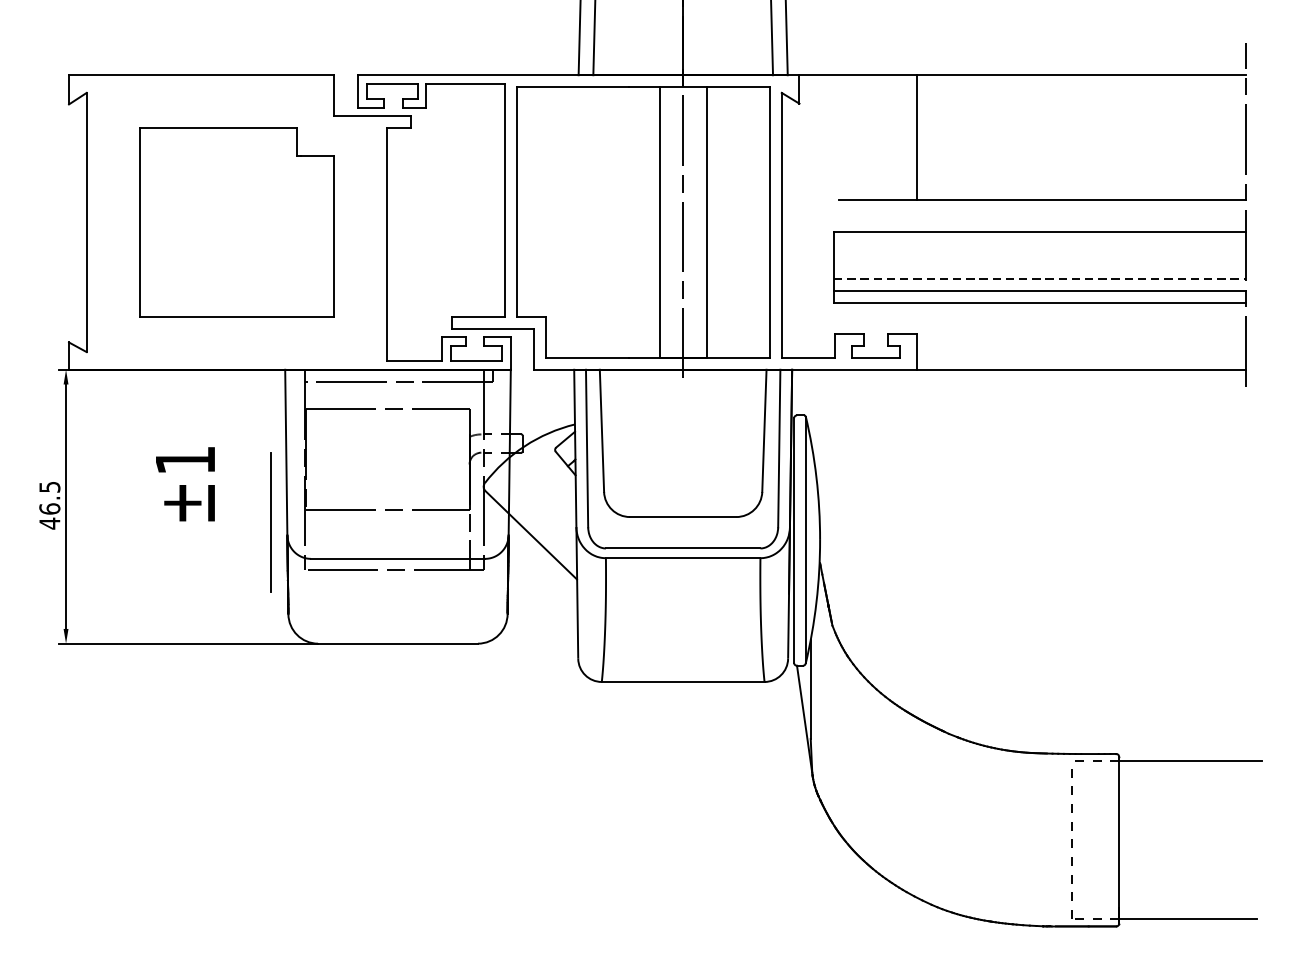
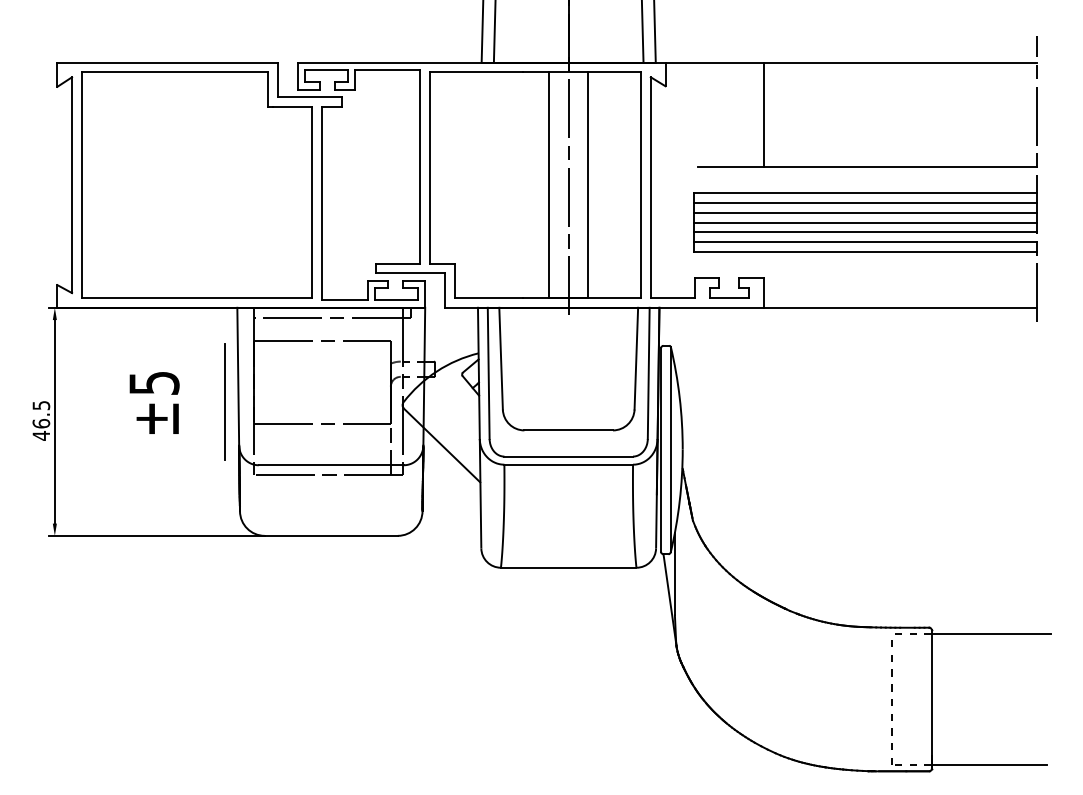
part: (236, 221) -> (196, 184), size x1.43
line: (1039, 243) -> (865, 202), added
line: (1039, 255) -> (865, 212), added
line: (1039, 267) -> (865, 222), added
line: (1040, 279) -> (866, 232), dashed -> solid
text: (185, 460) -> (154, 383), ±1 -> ±5
line: (269, 521) -> (224, 401), moved

